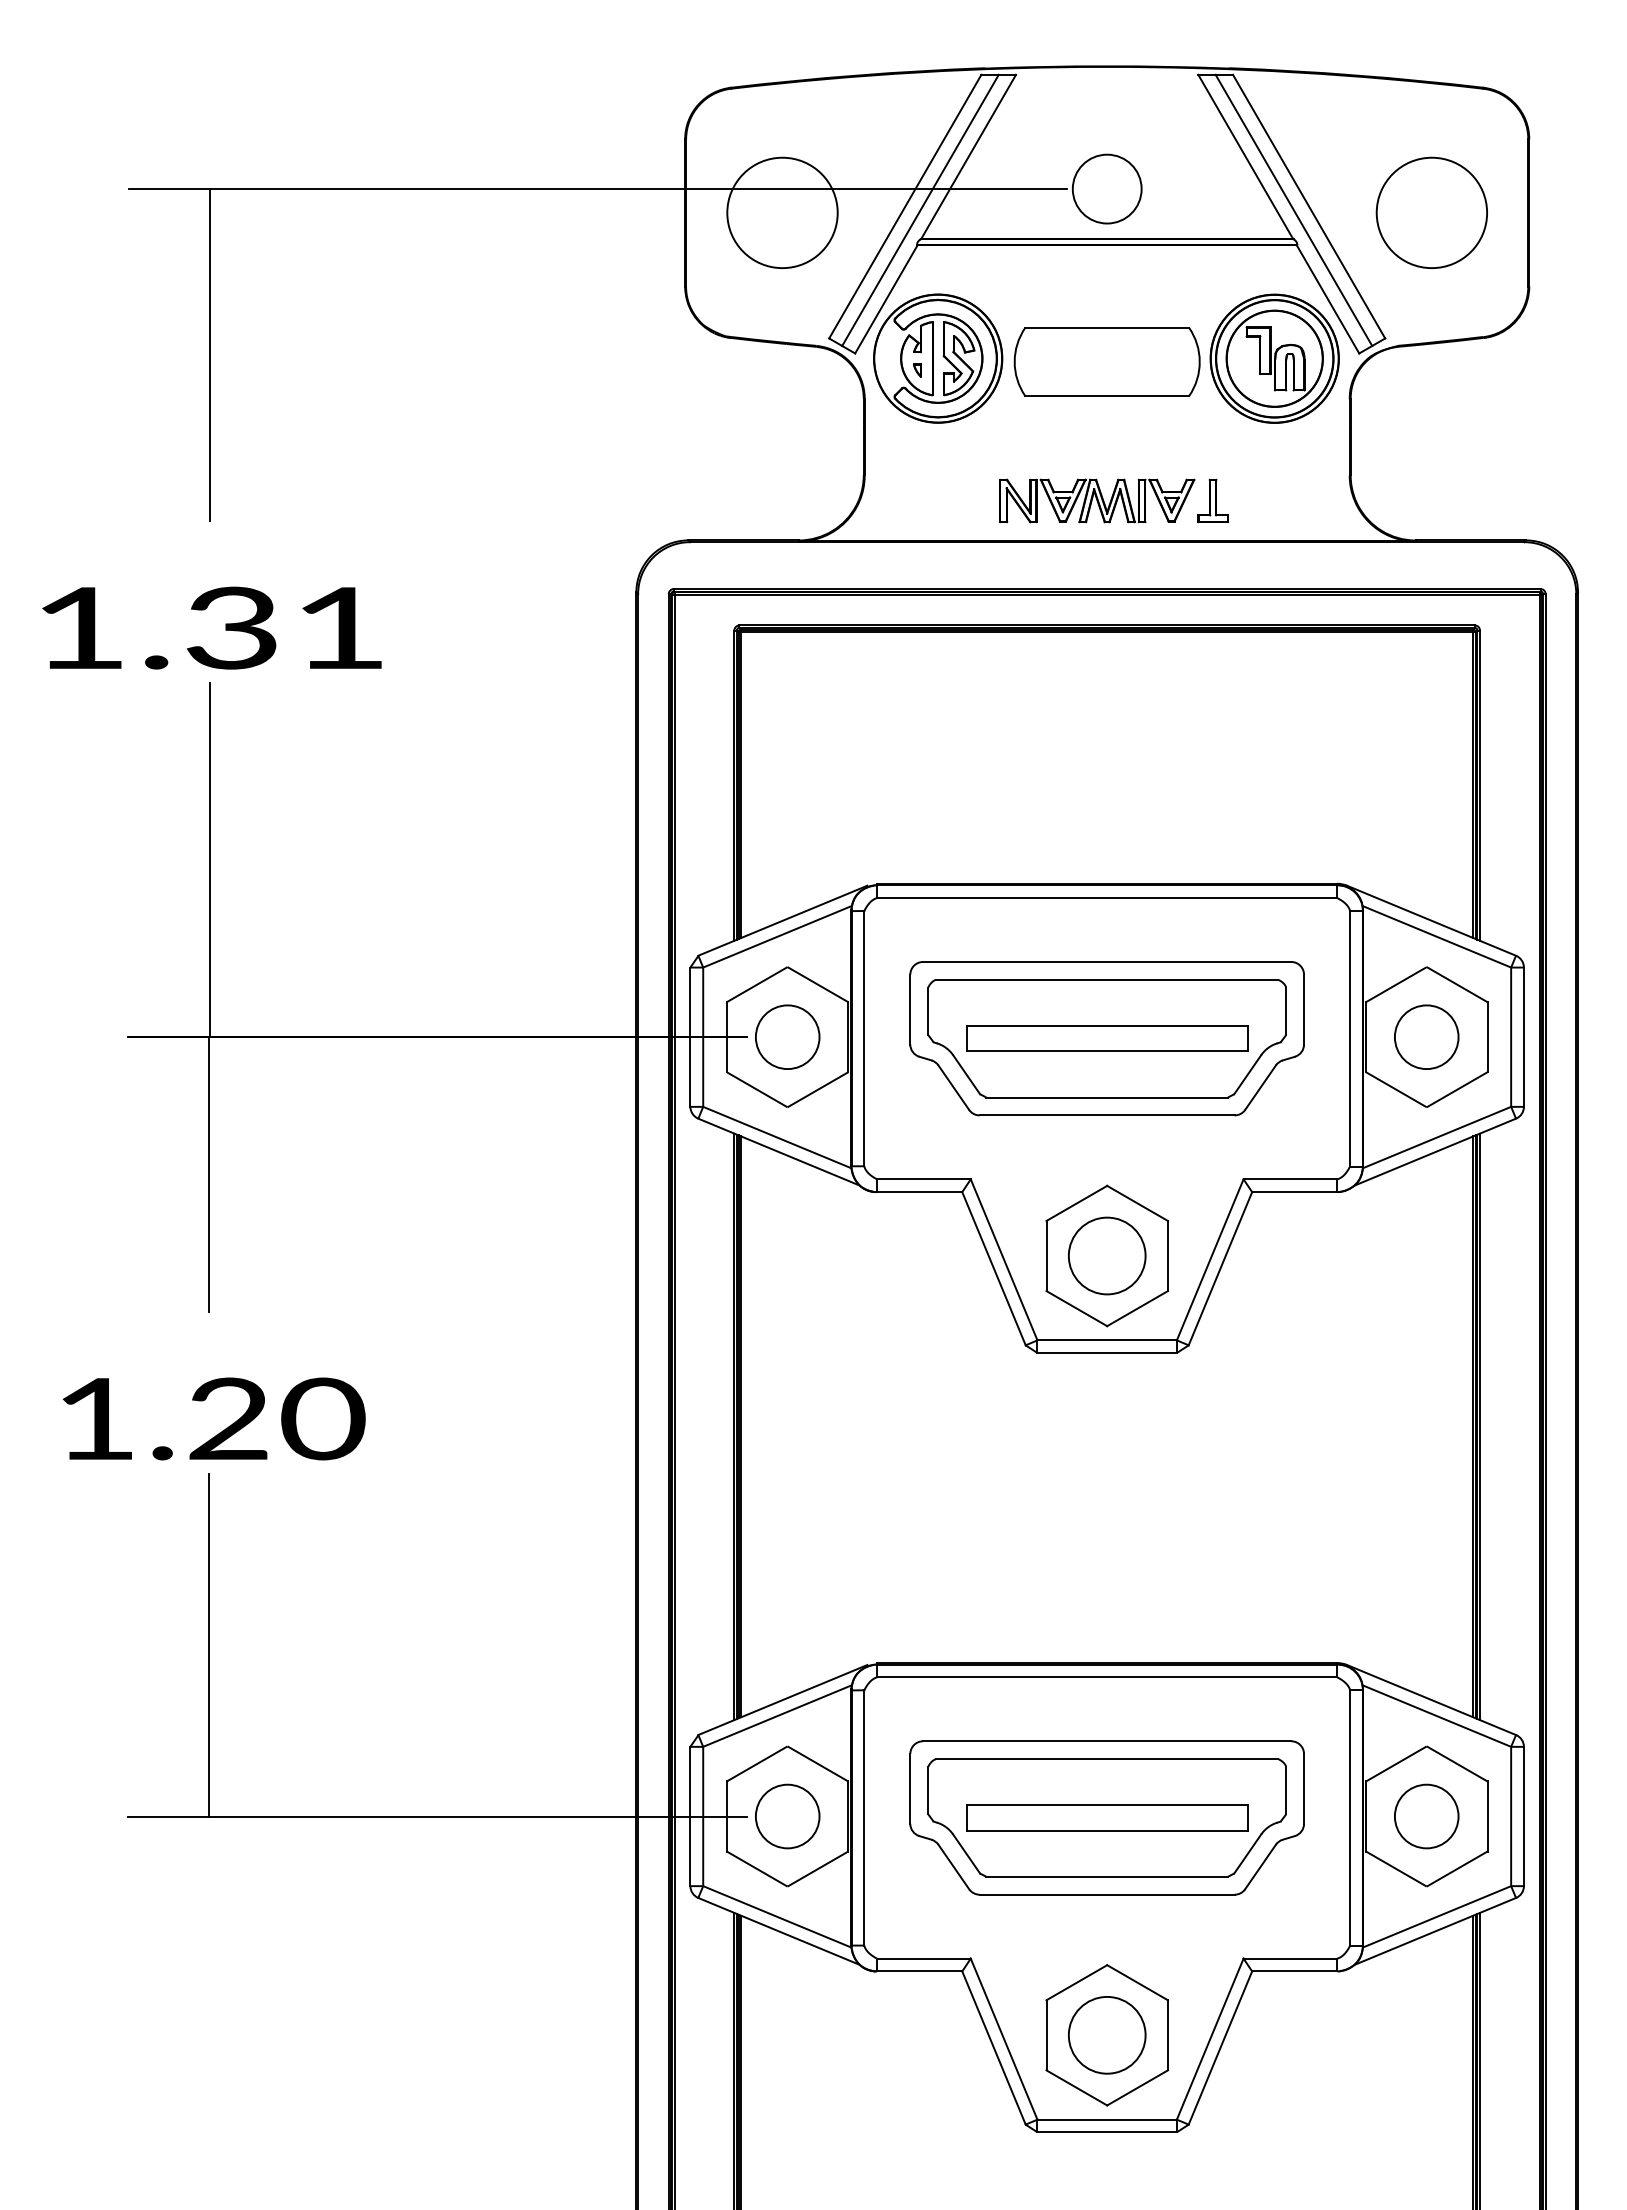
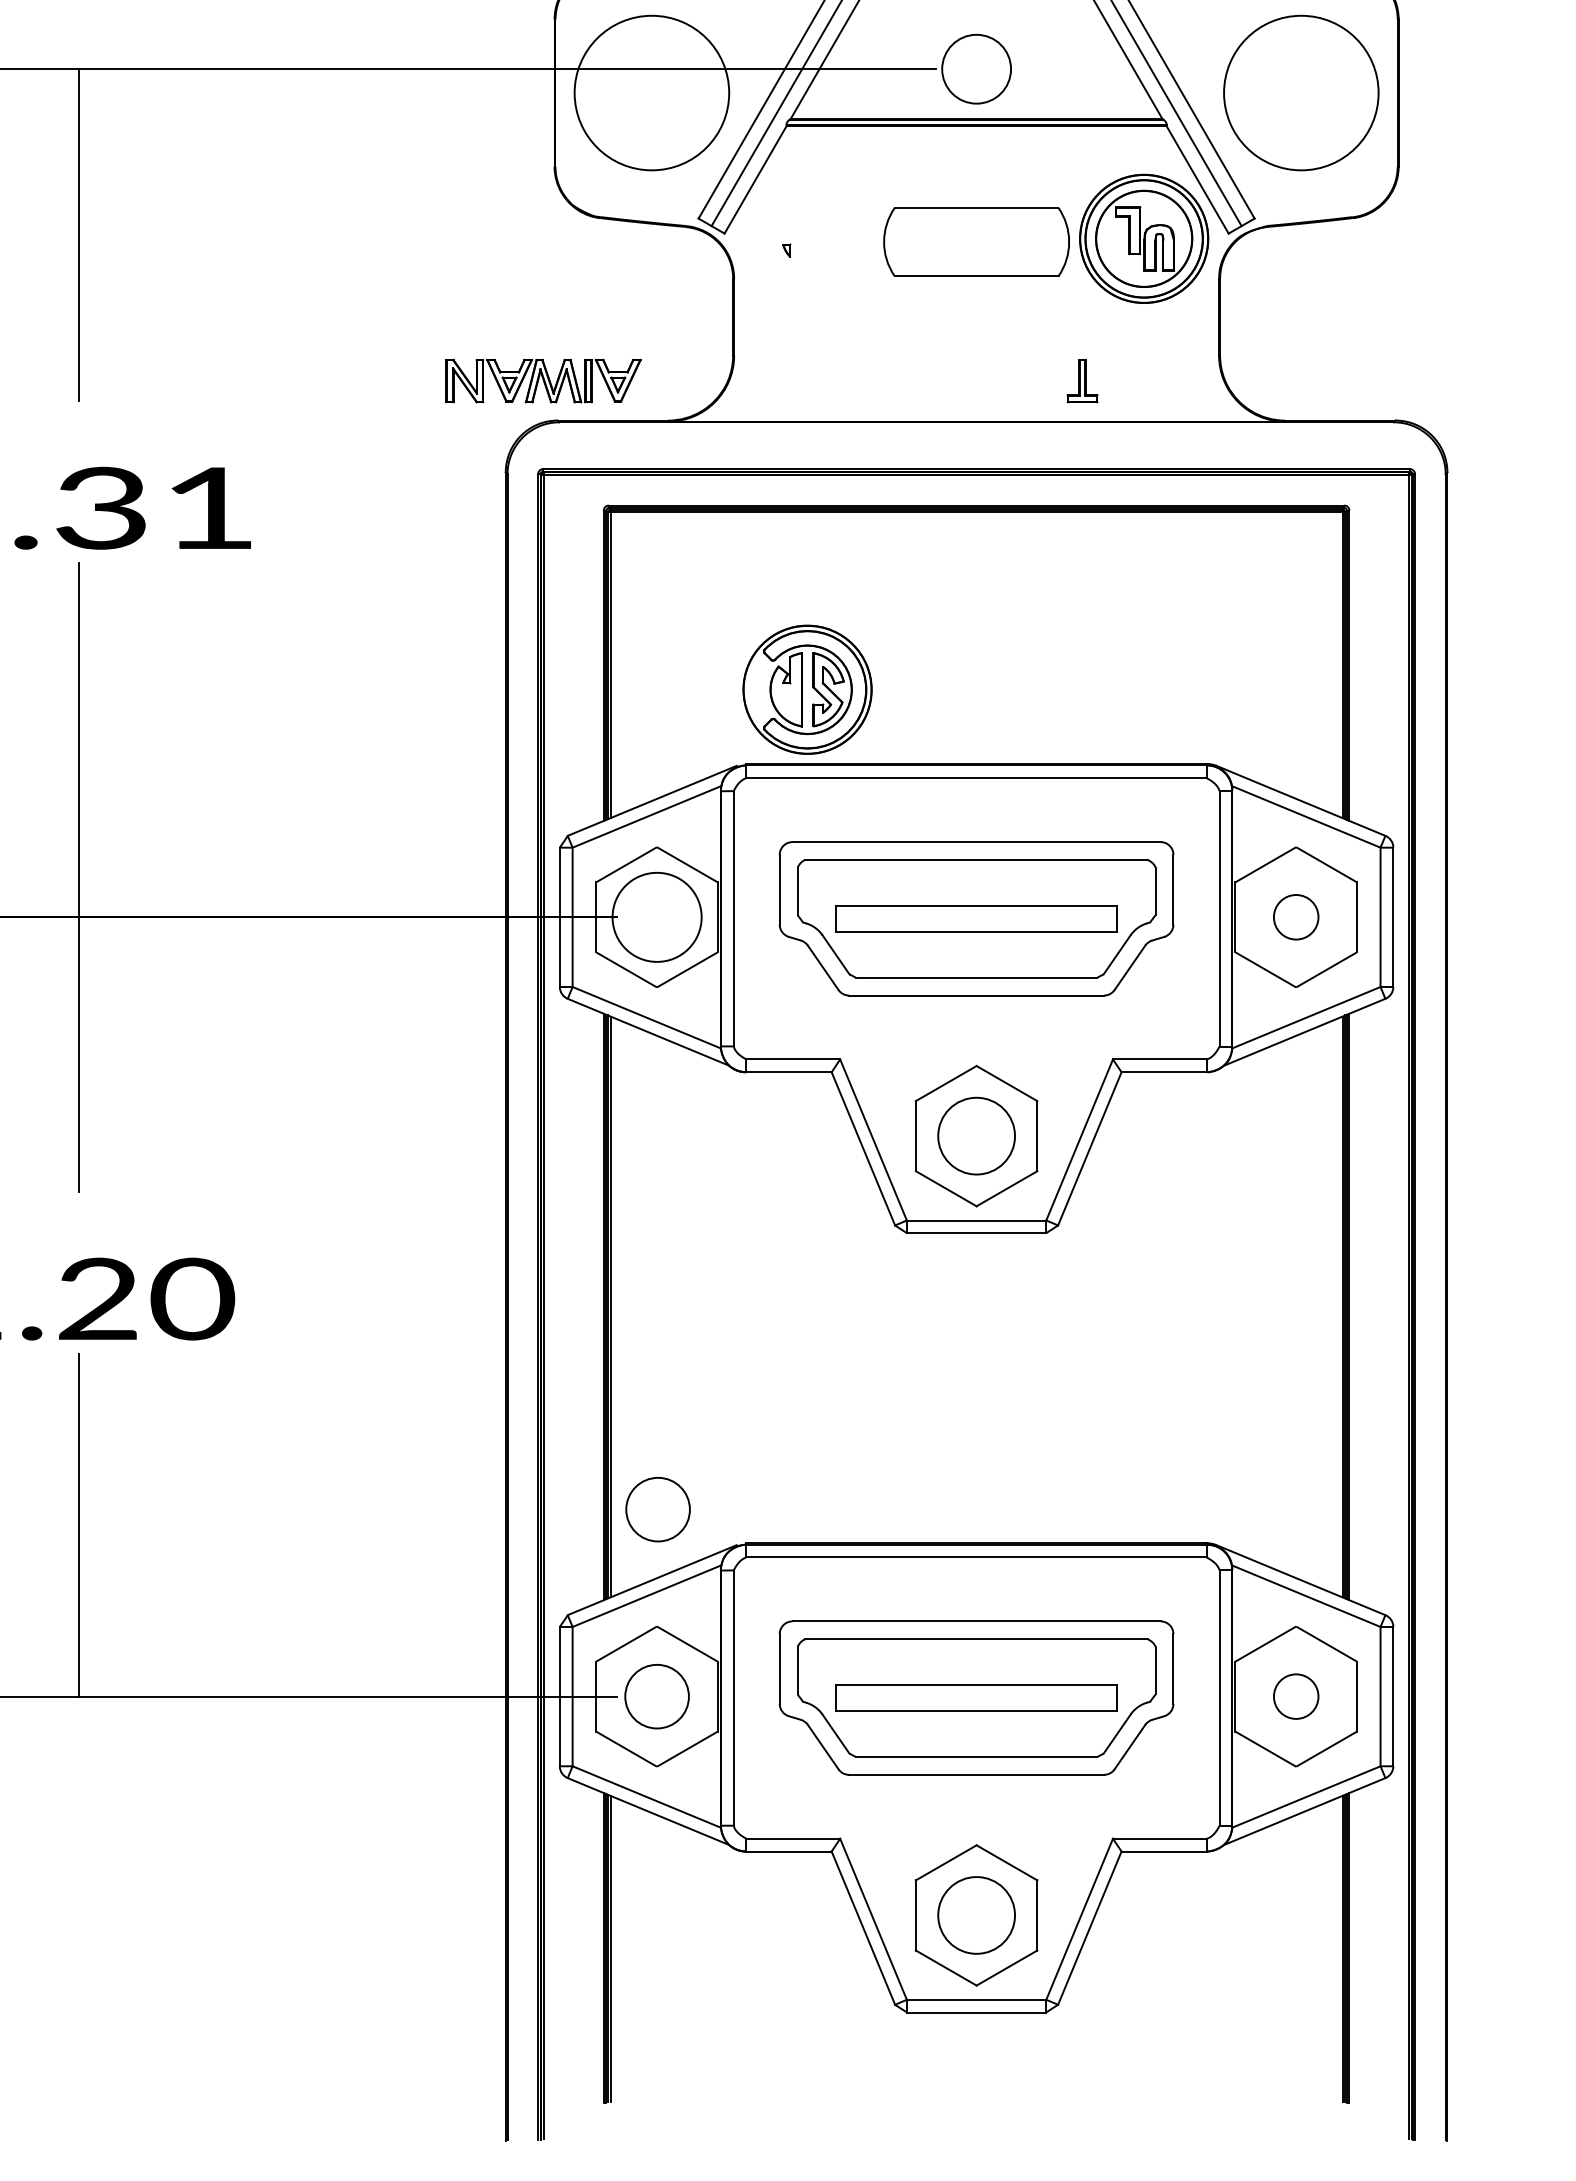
circle: (782, 212) -> (651, 92), size x1.4
circle: (1431, 212) -> (1300, 92), size x1.4
part: (938, 358) -> (807, 689), moved
part: (1097, 500) -> (543, 380), moved
circle: (1426, 1036) -> (1295, 916), size x0.7
circle: (787, 1037) -> (656, 917), size x1.4
circle: (788, 1629) -> (657, 1509), added
circle: (1426, 1816) -> (1295, 1696), size x0.7

